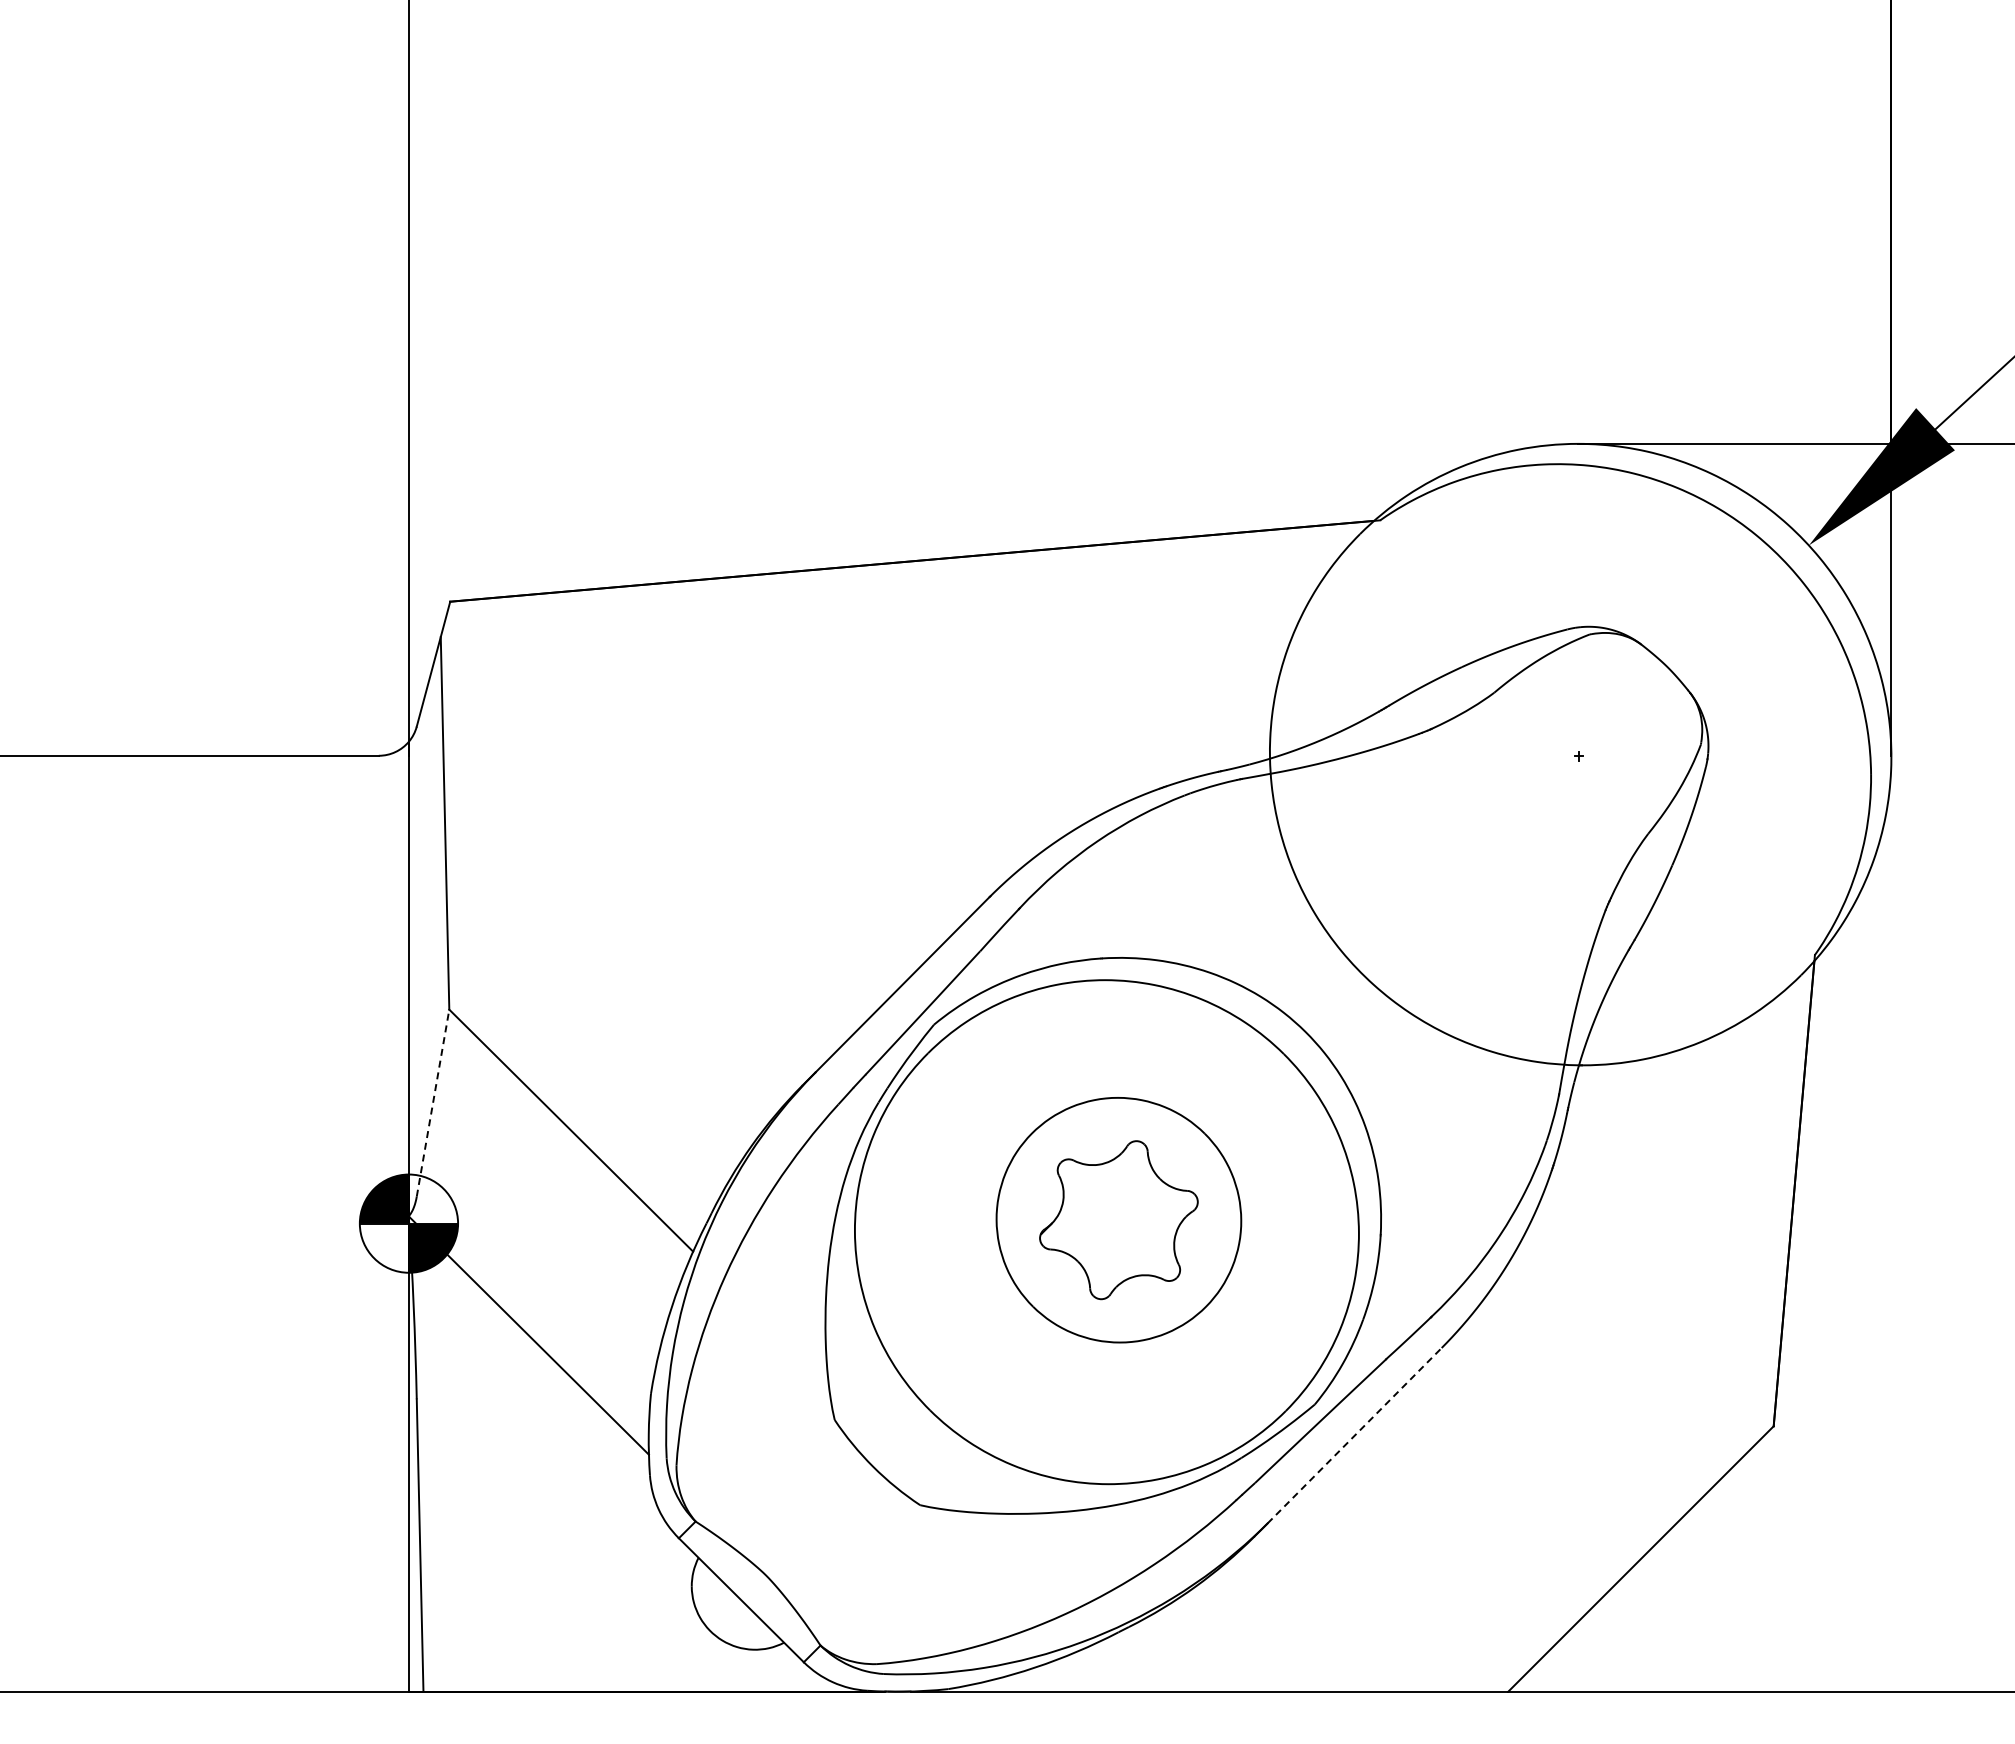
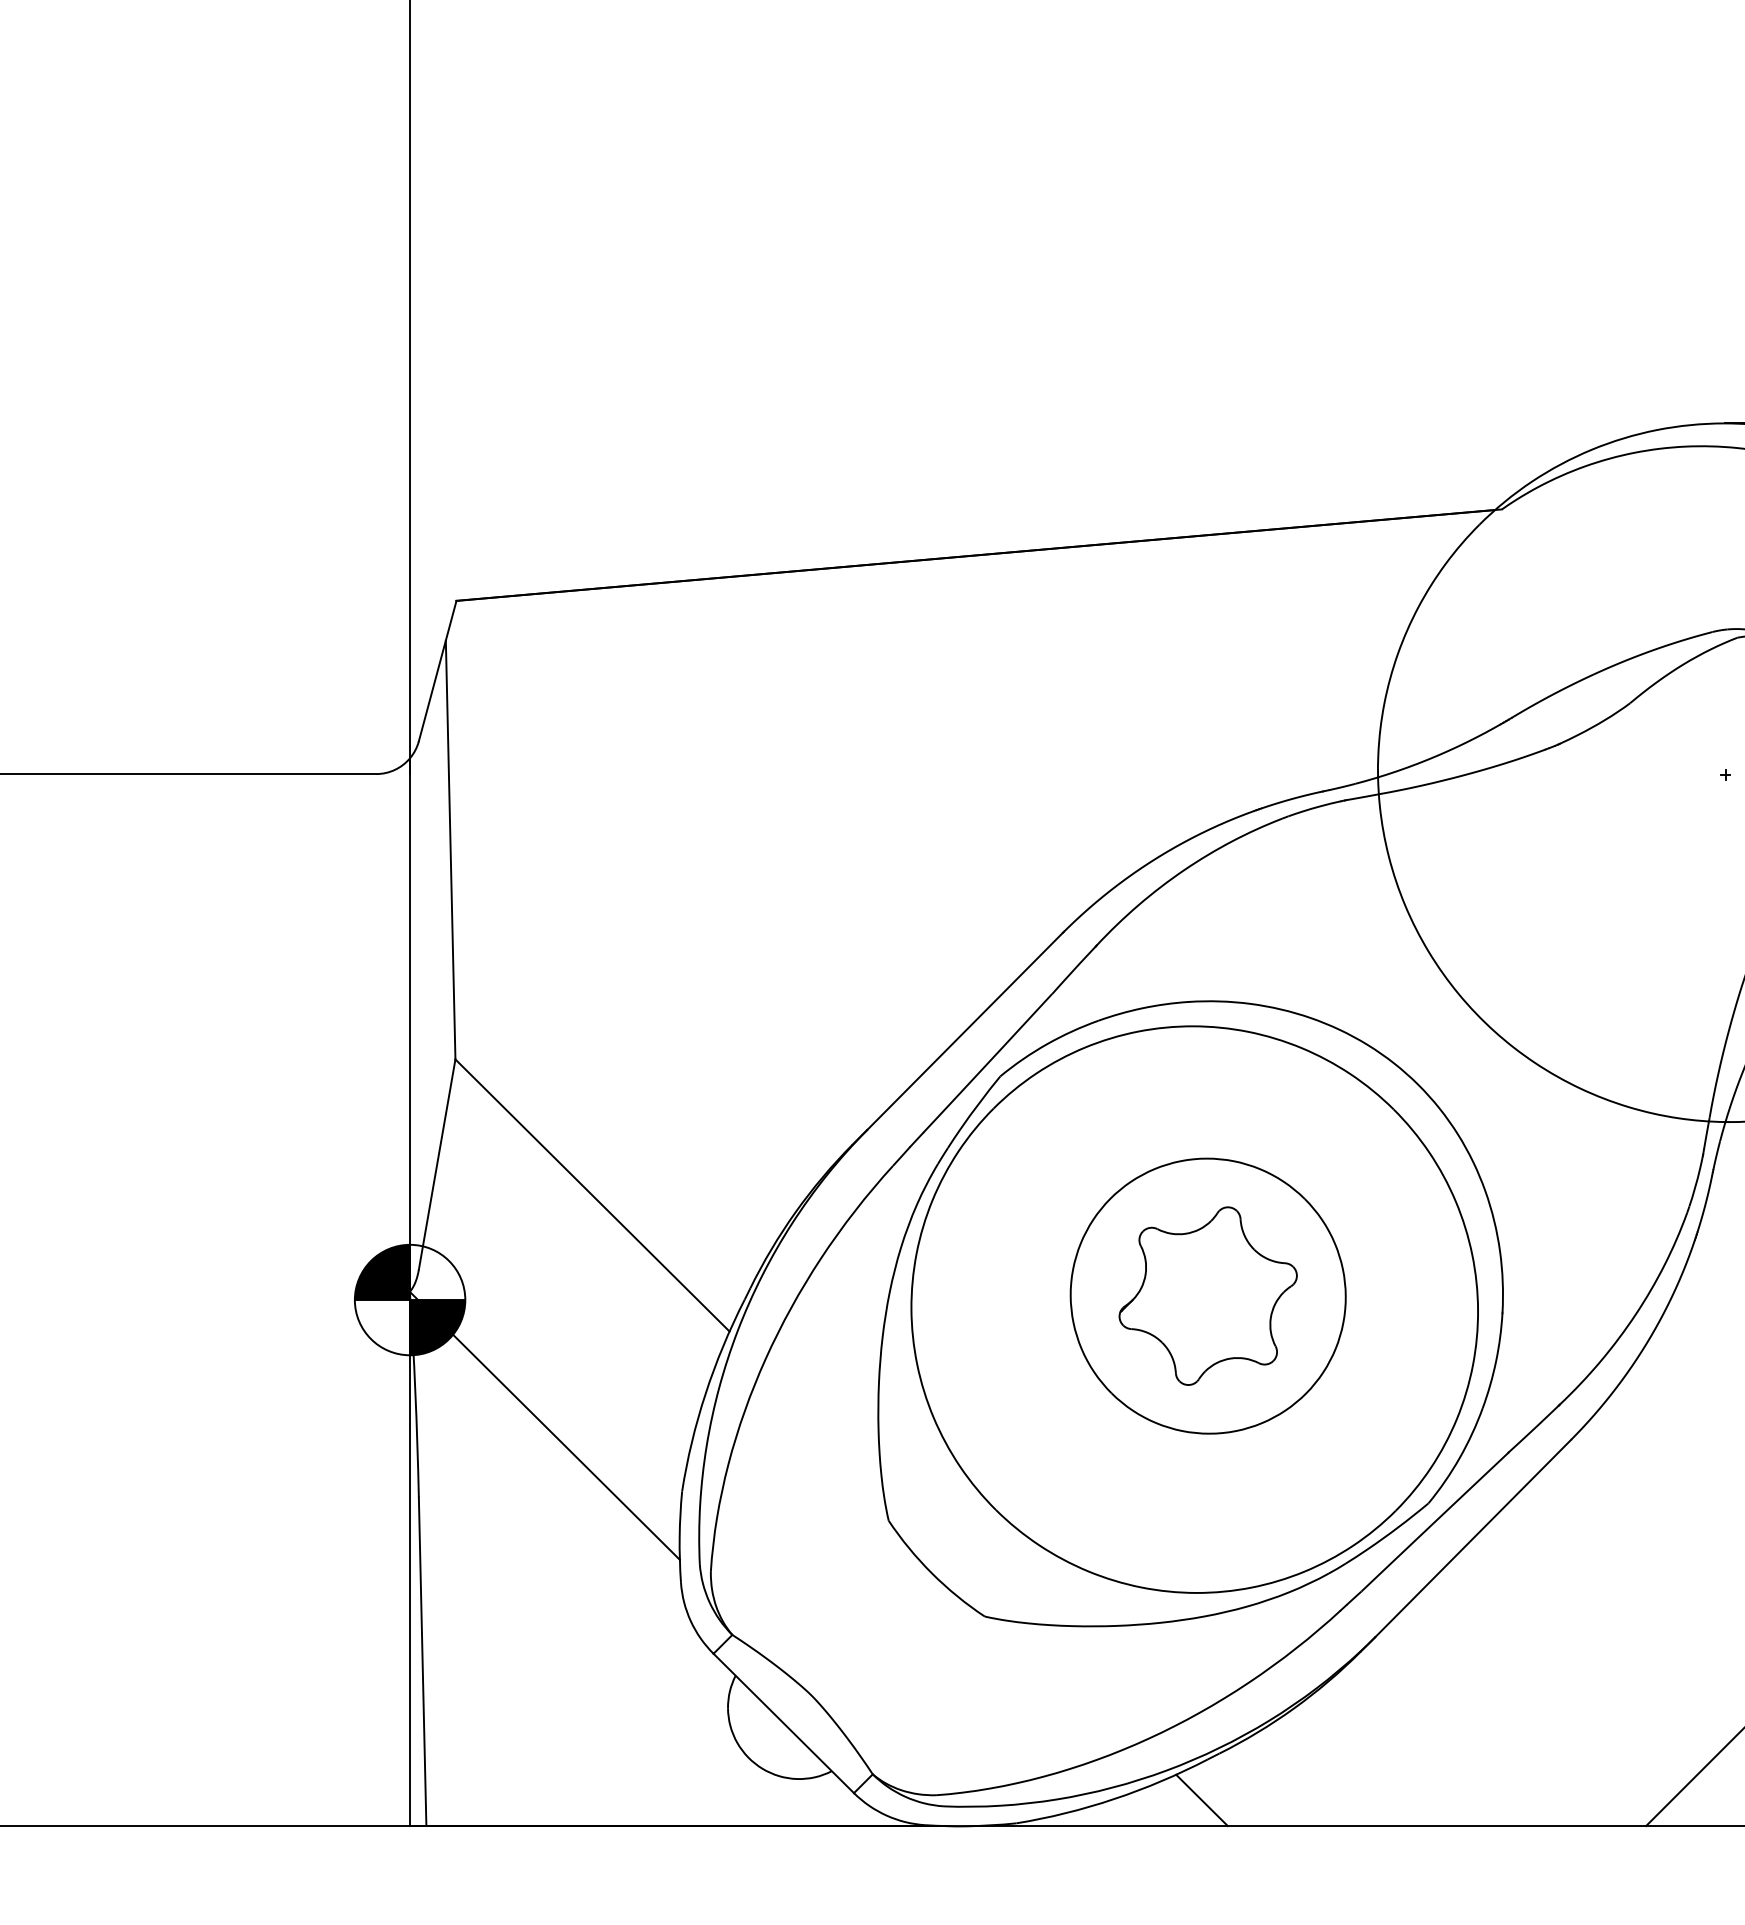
line: (433, 1103) -> (437, 1164), dashed -> solid
line: (1354, 1435) -> (1473, 1538), dashed -> solid
line: (1113, 1668) -> (1202, 1800), added

